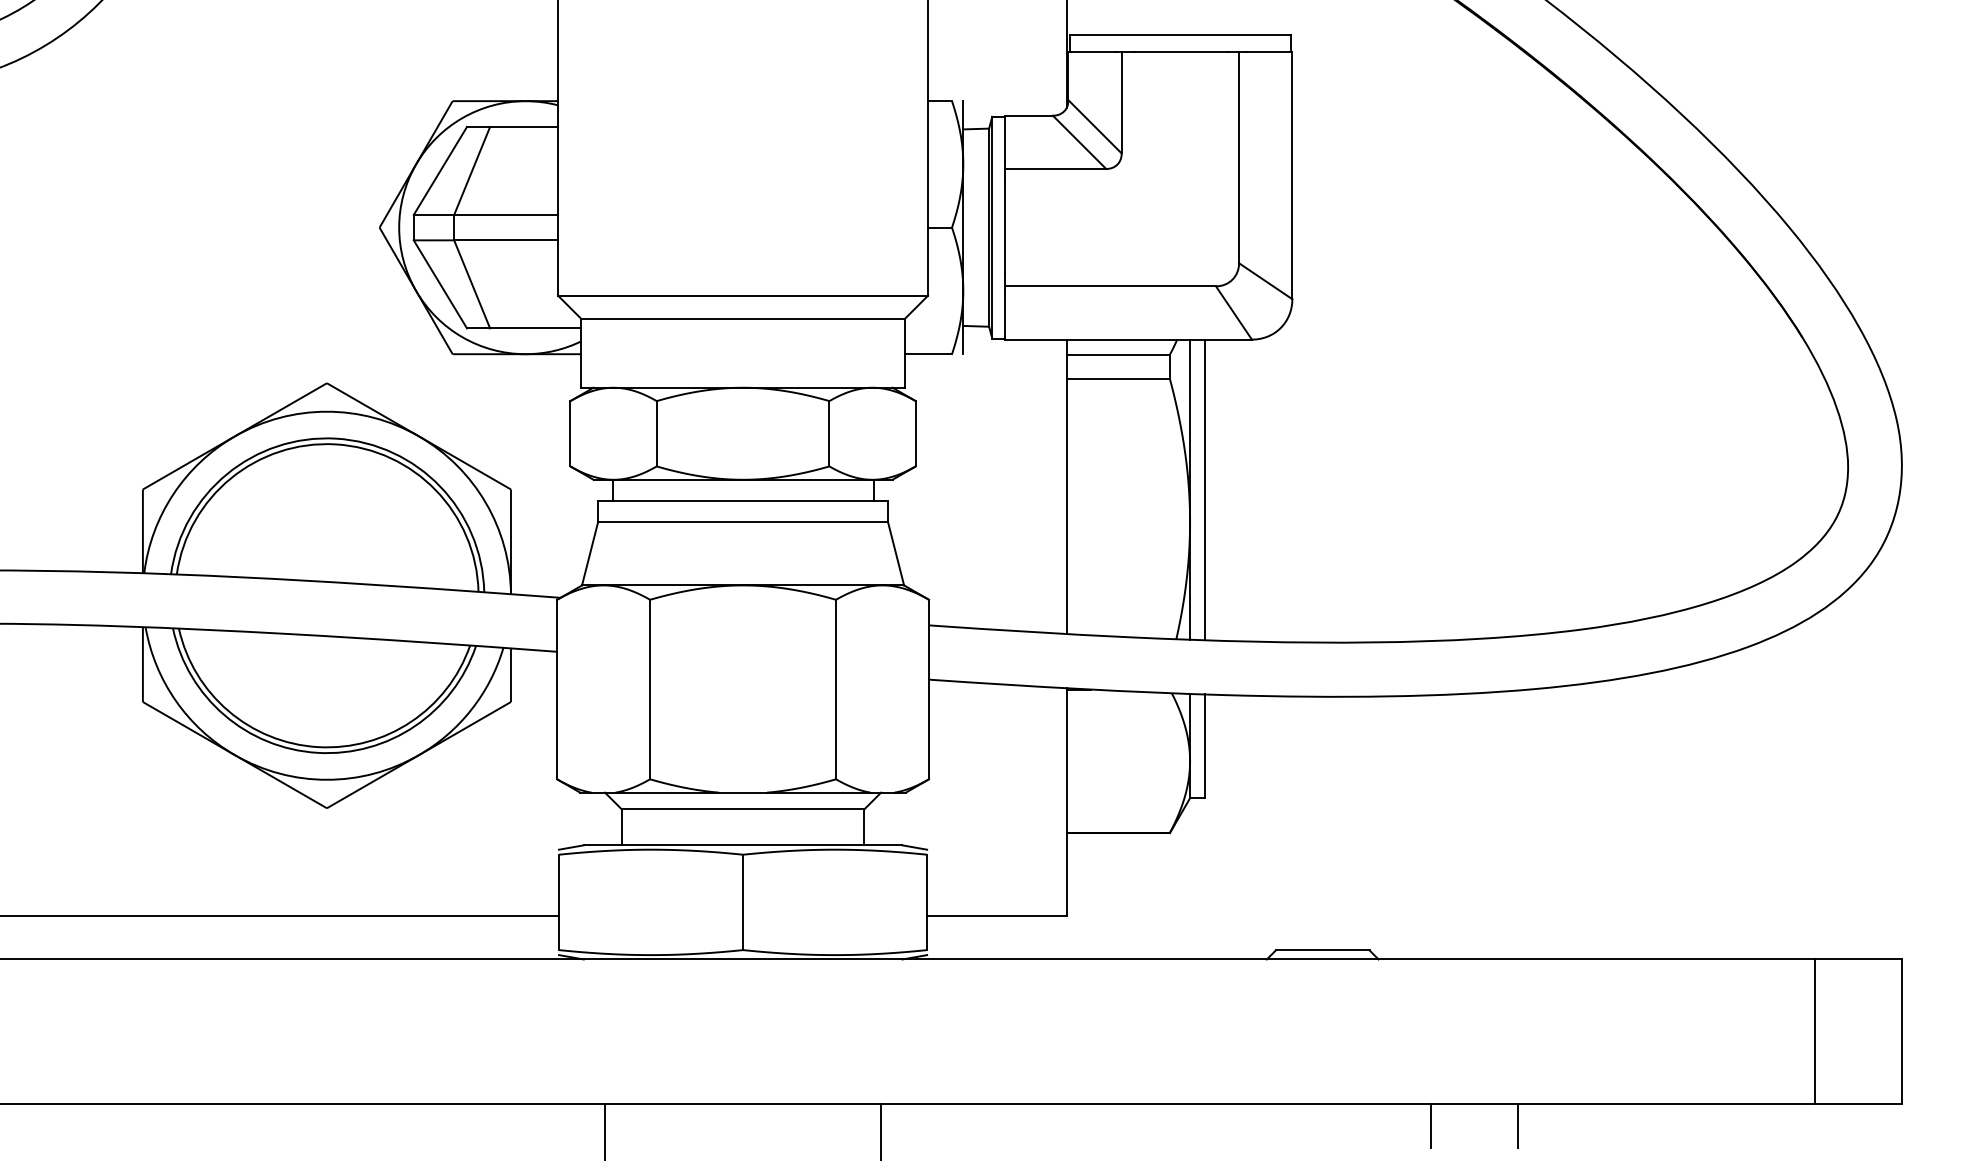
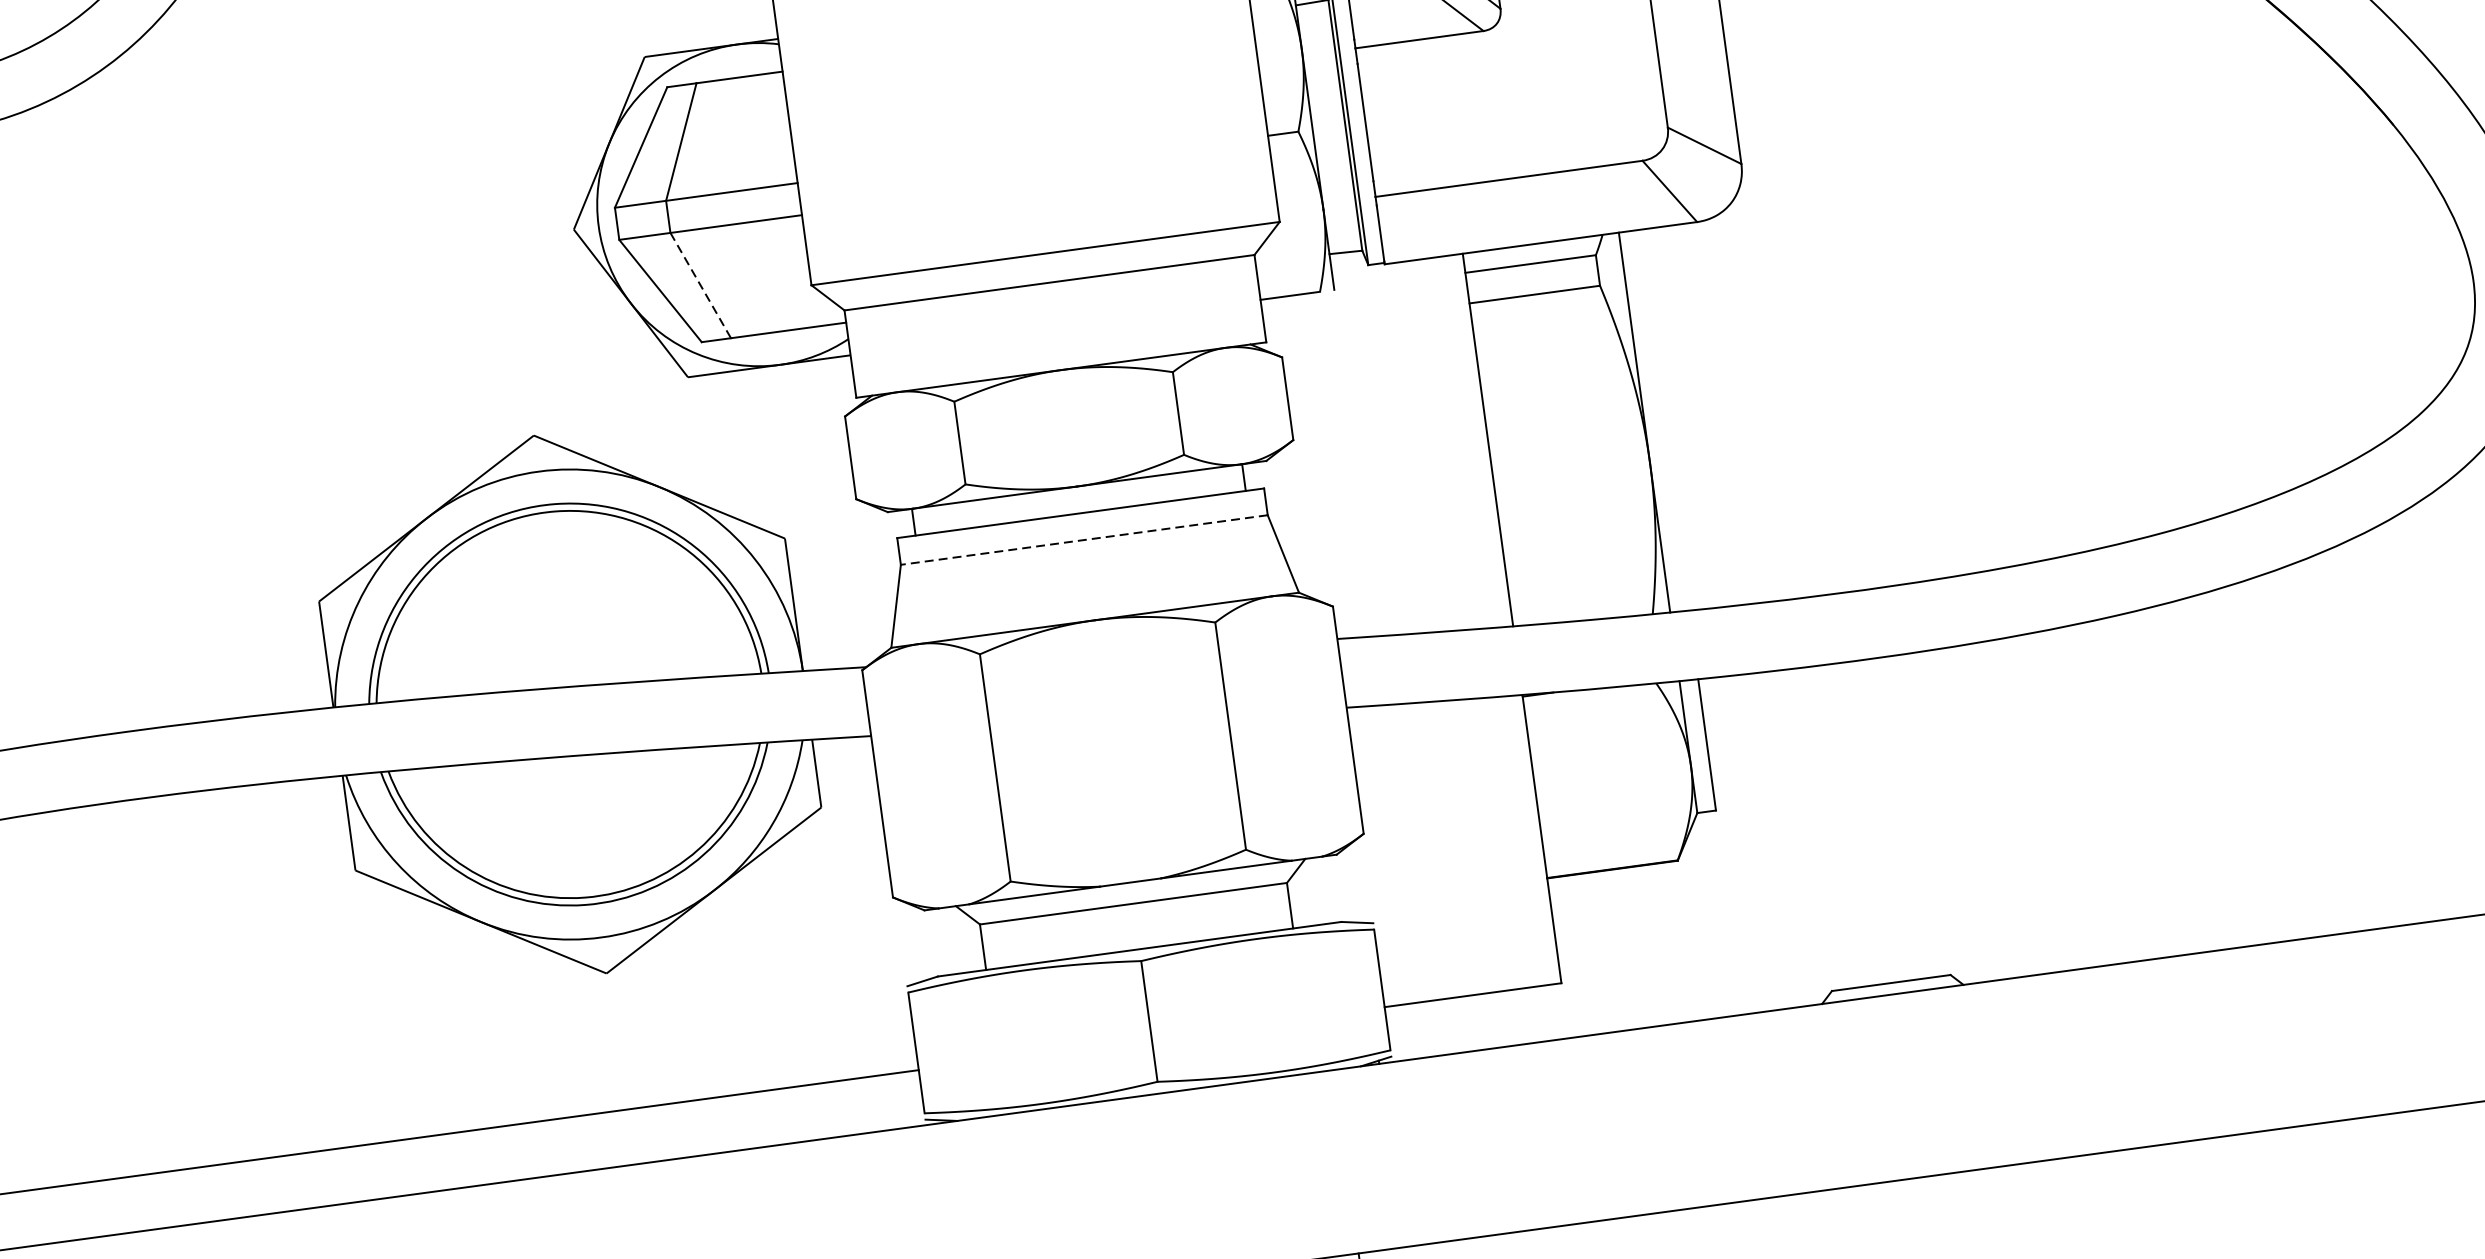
line: (472, 284) -> (701, 285), solid -> dashed
line: (1204, 489) -> (1662, 419), removed
line: (743, 522) -> (1084, 540), solid -> dashed
line: (1431, 1125) -> (2058, 1186), removed
line: (1518, 1125) -> (2169, 1171), removed

